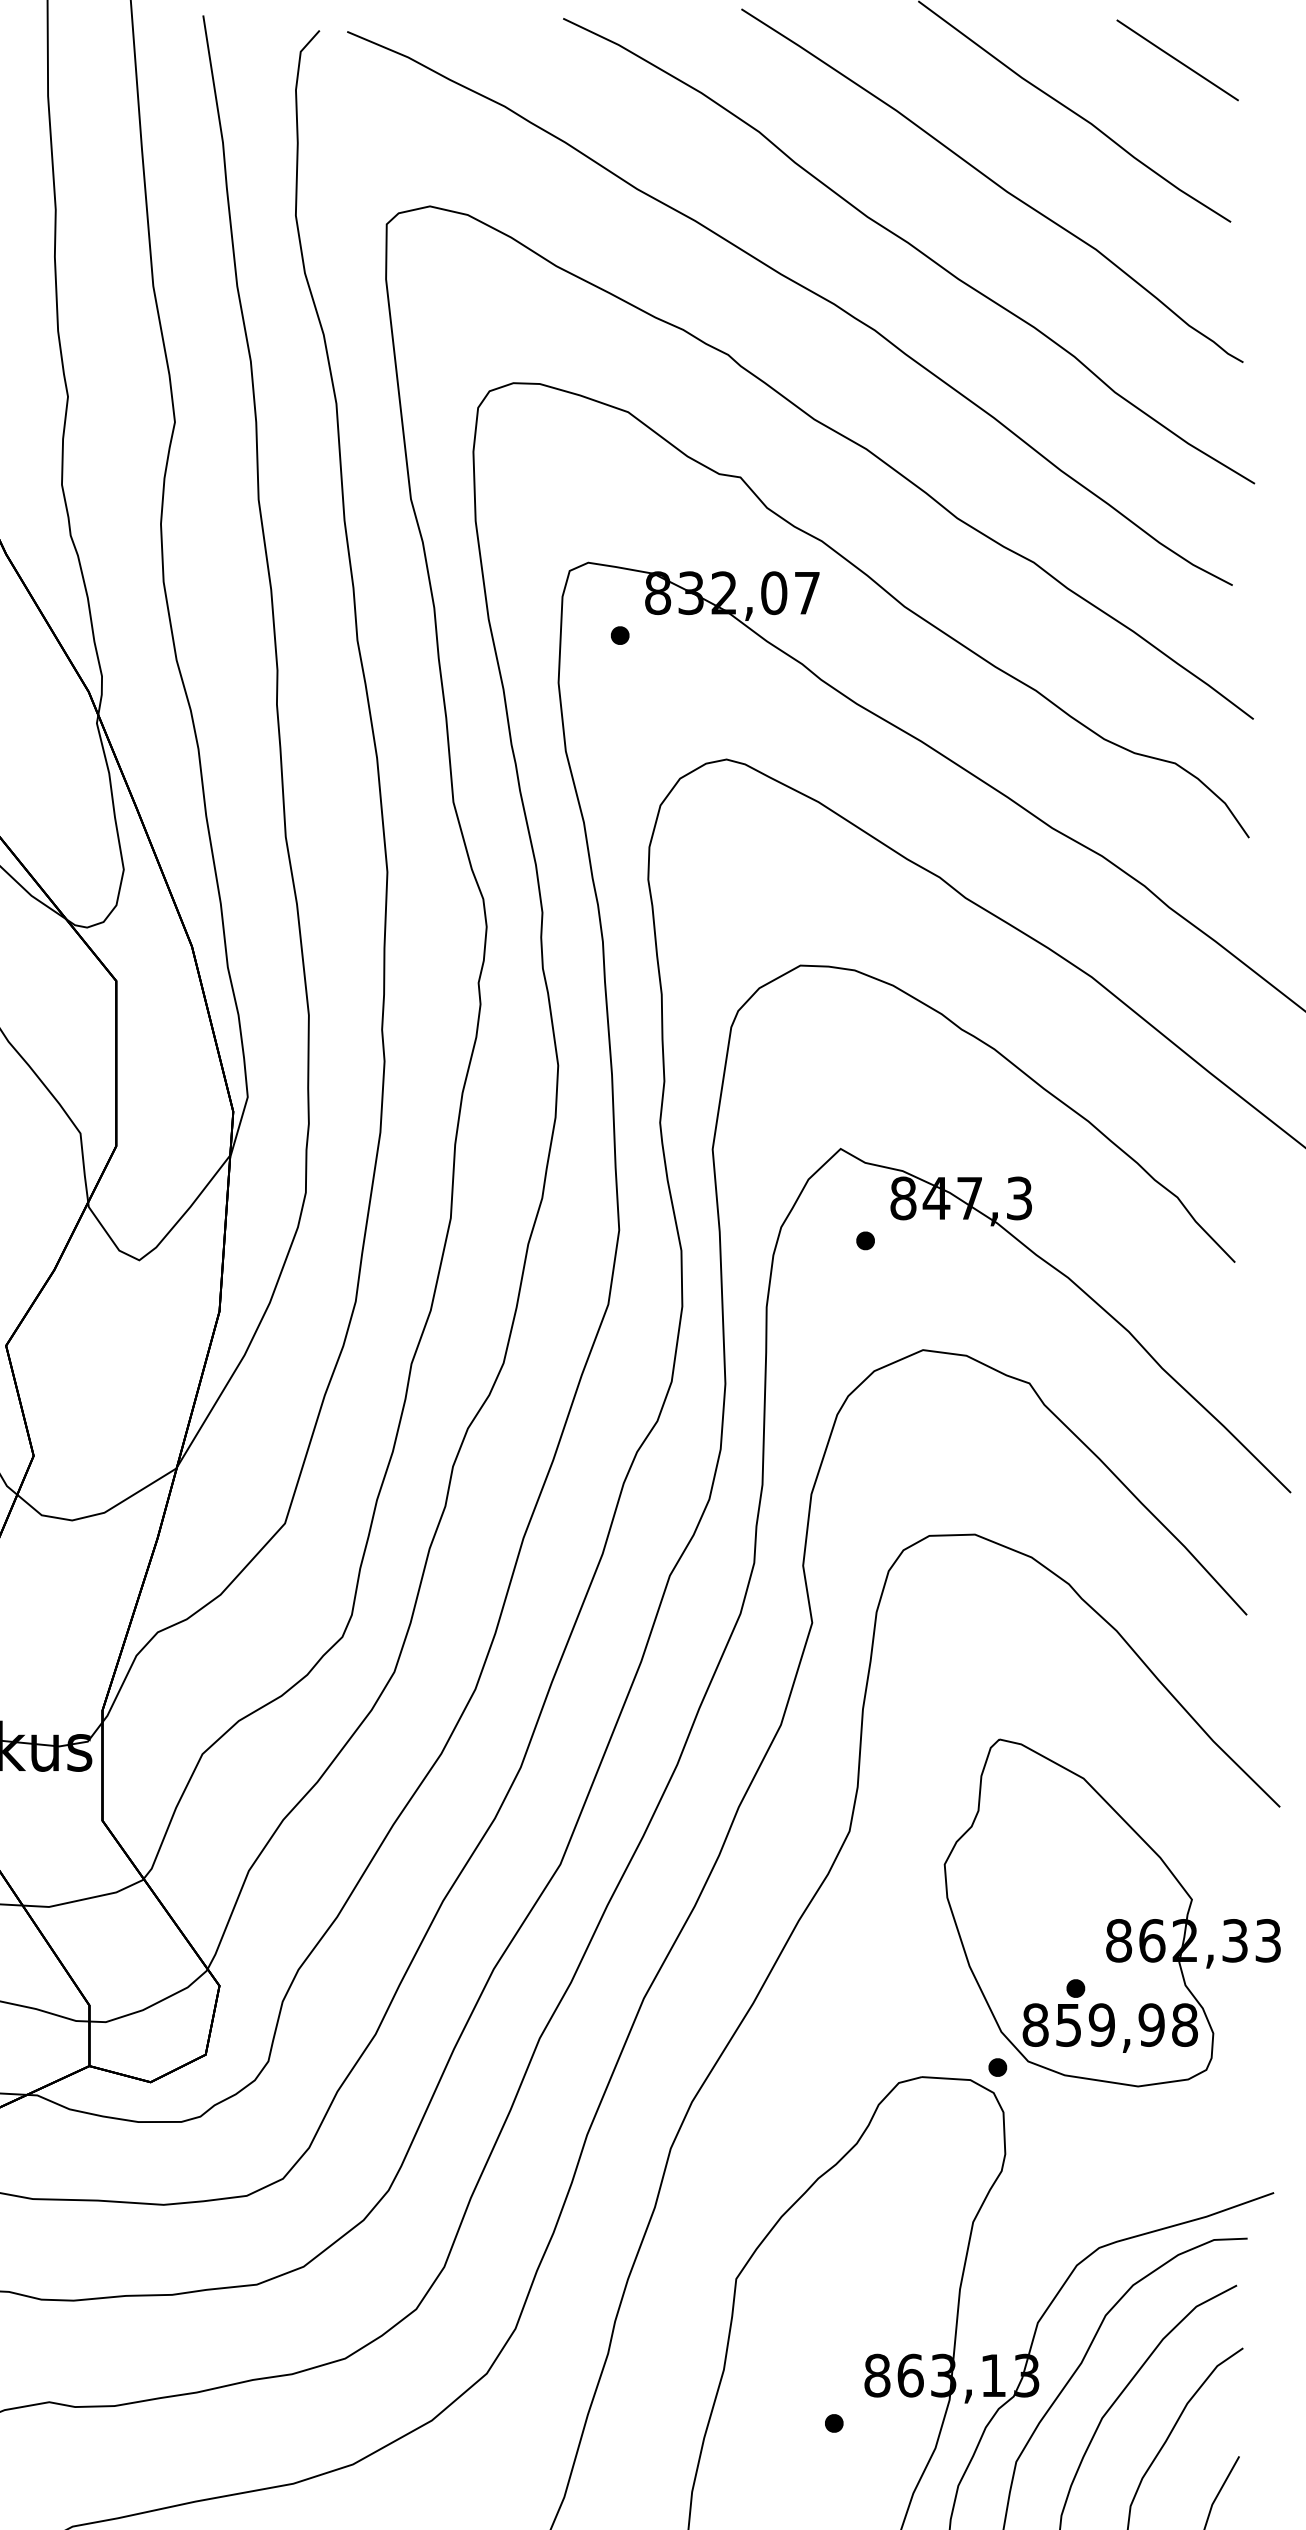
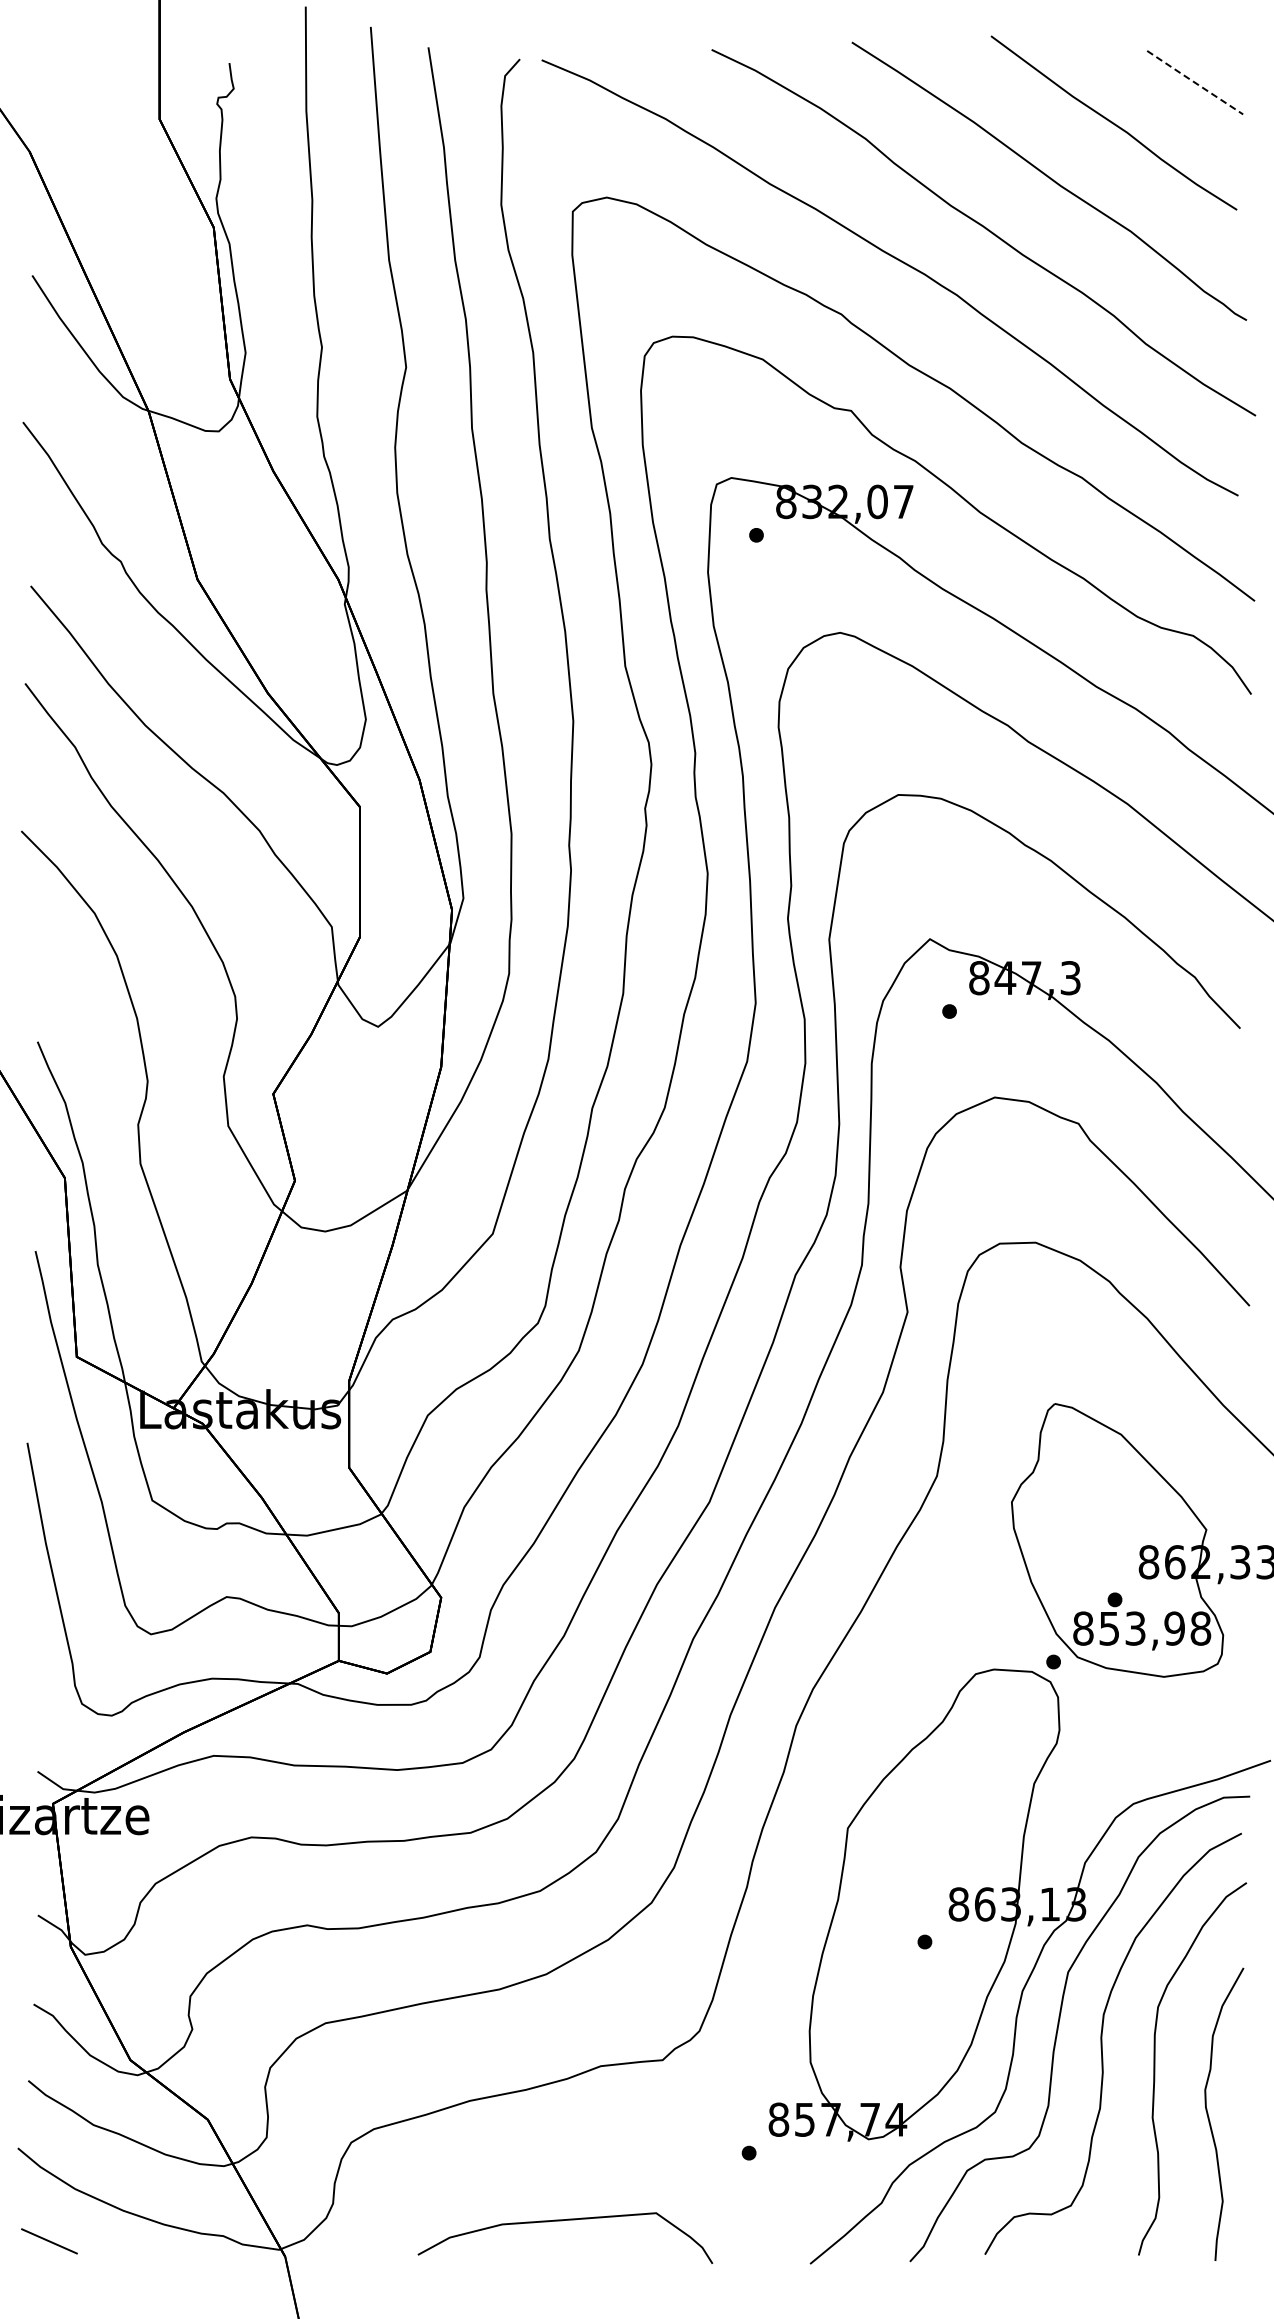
line: (1176, 60) -> (1194, 82), solid -> dashed
text: (1101, 2024) -> (1135, 1628), 859,98 -> 853,98

